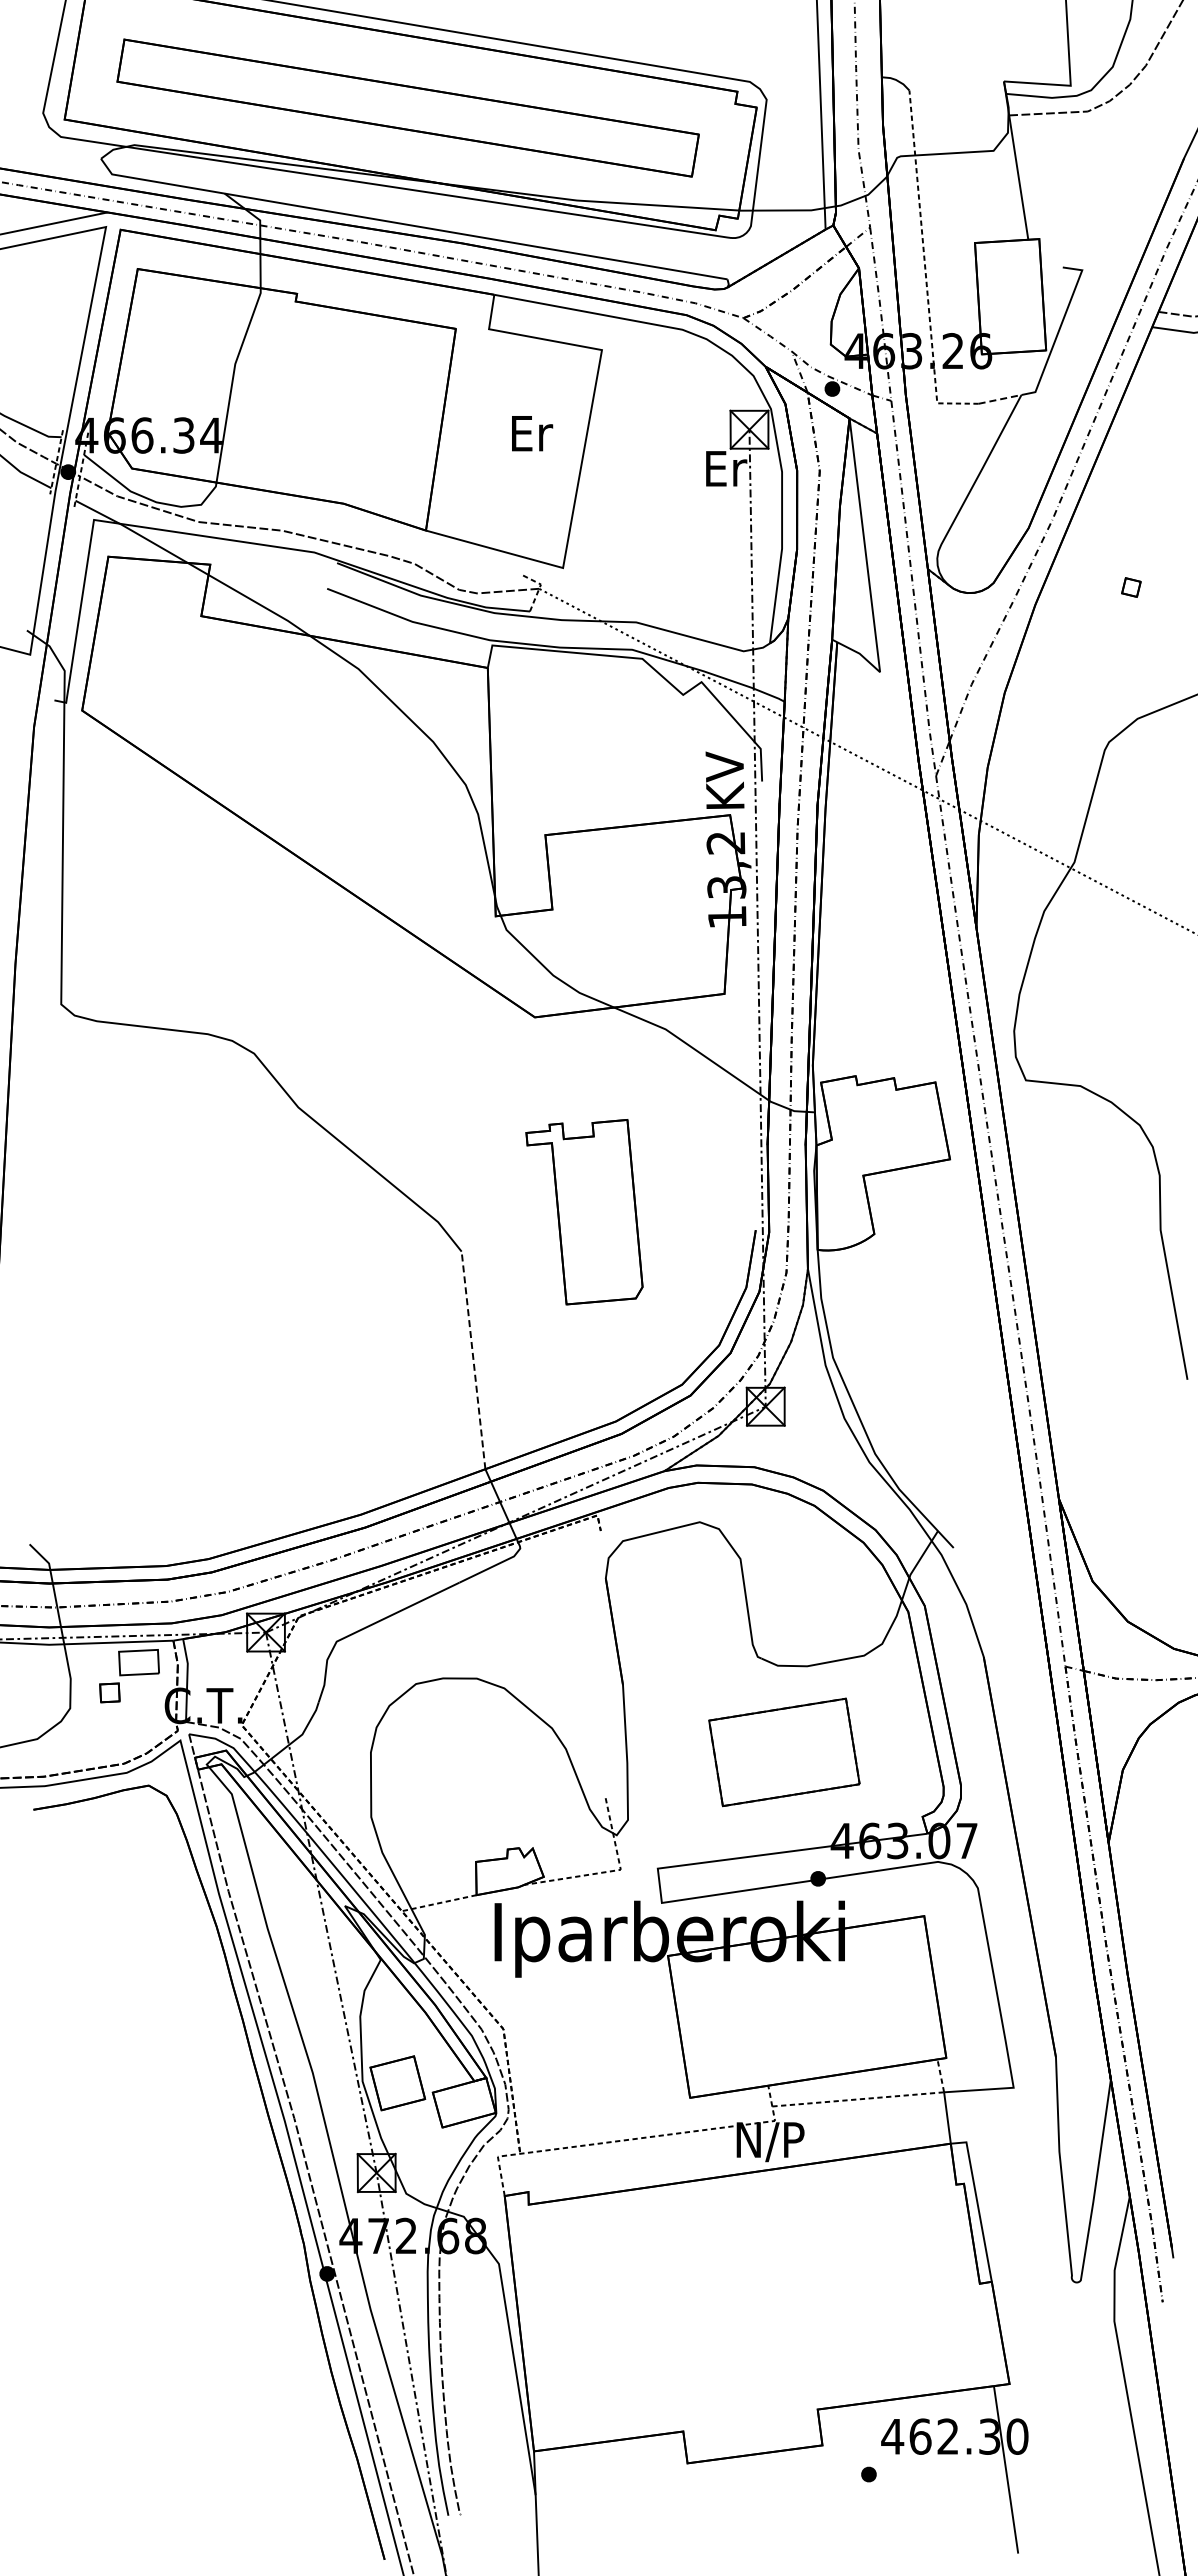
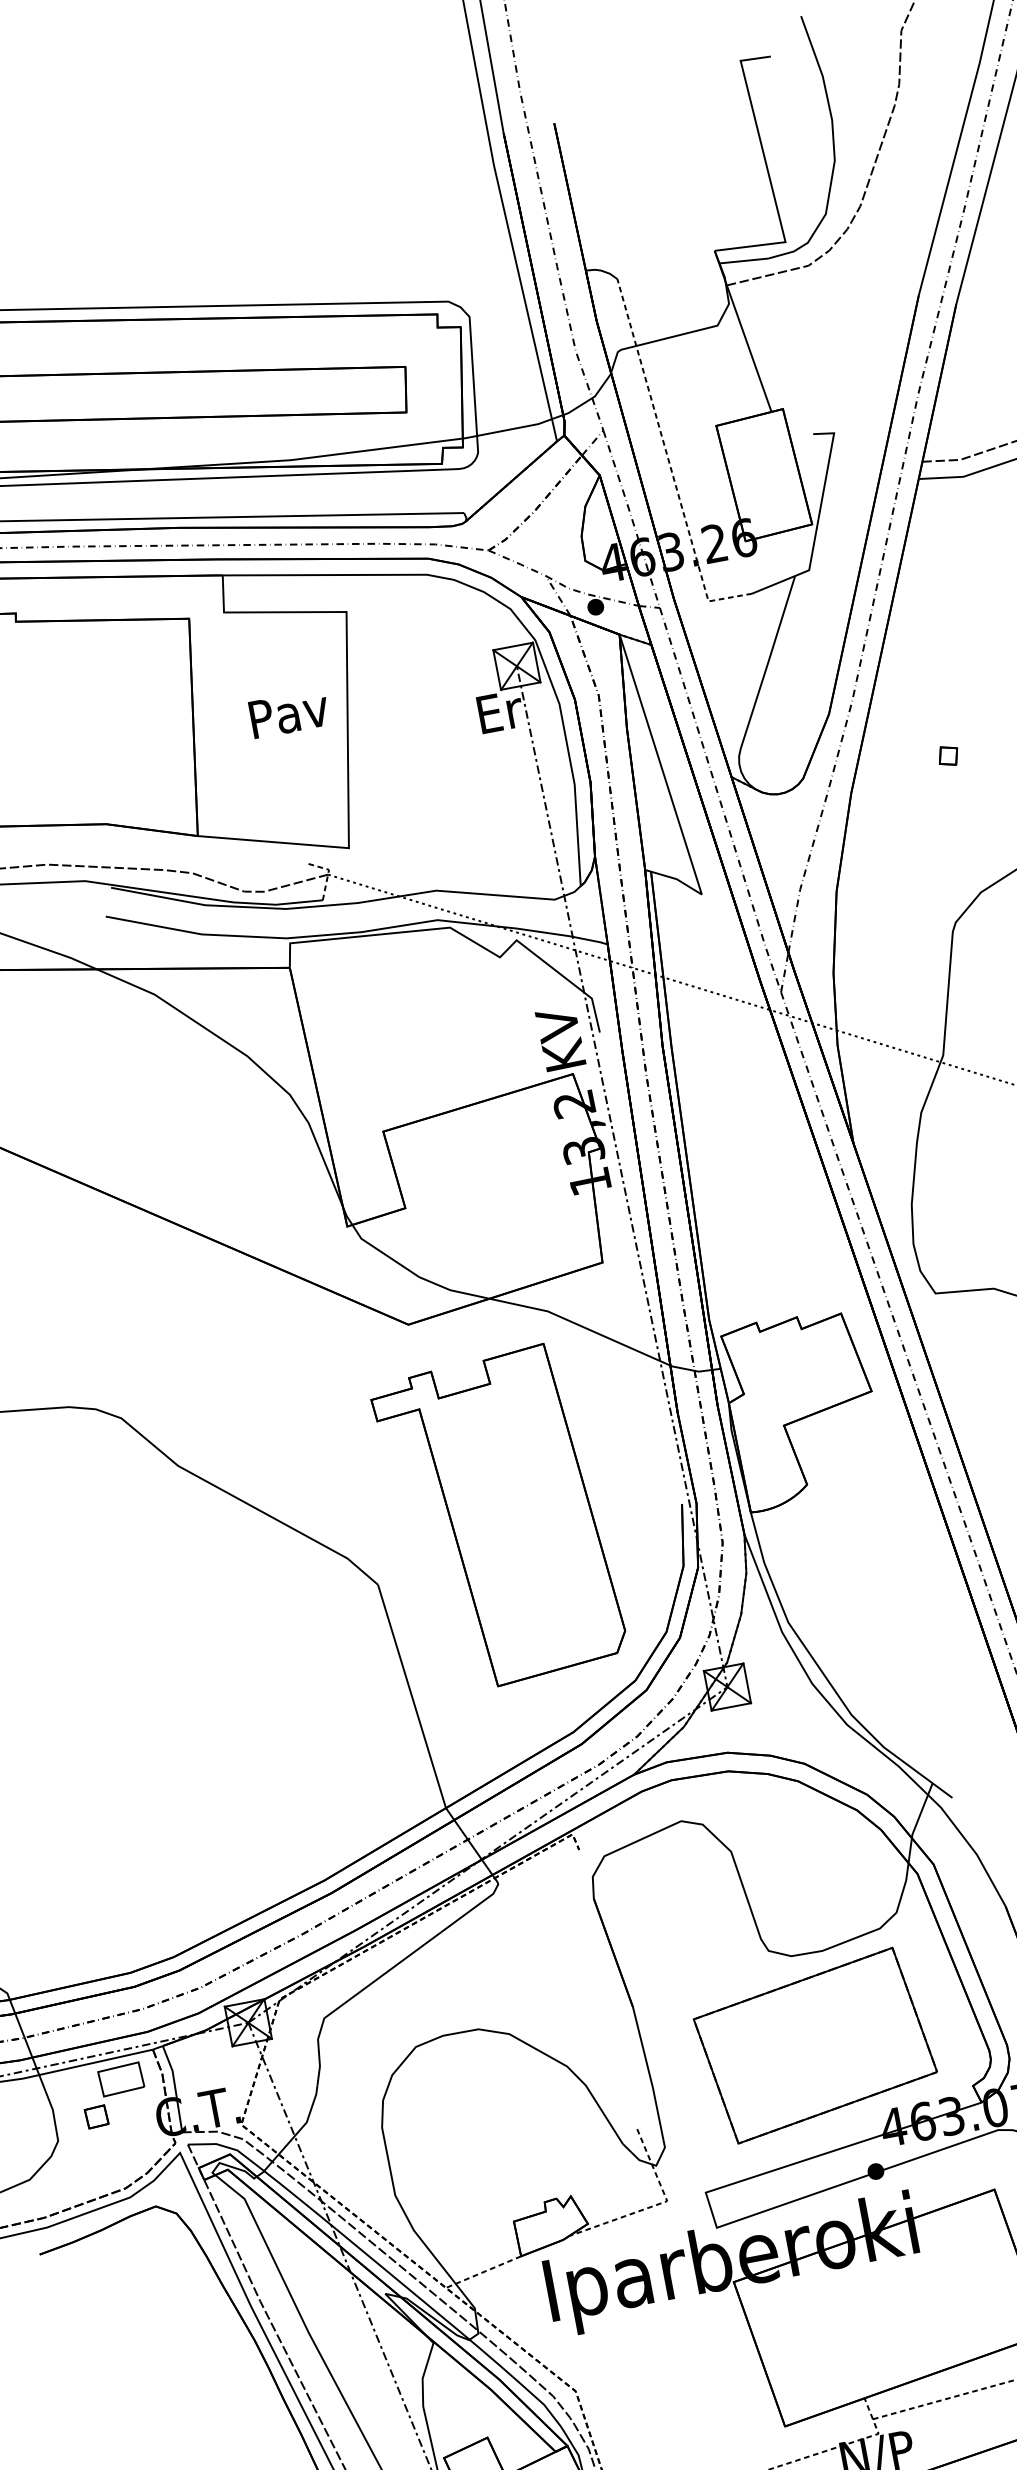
line: (1000, 399) -> (774, 584), dashed -> solid
text: (531, 433) -> (289, 713), Er -> Pav
part: (584, 1211) -> (498, 1518), size x1.67
line: (473, 1359) -> (411, 1695), dashed -> solid
part: (784, 1752) -> (815, 2045), size x1.43

